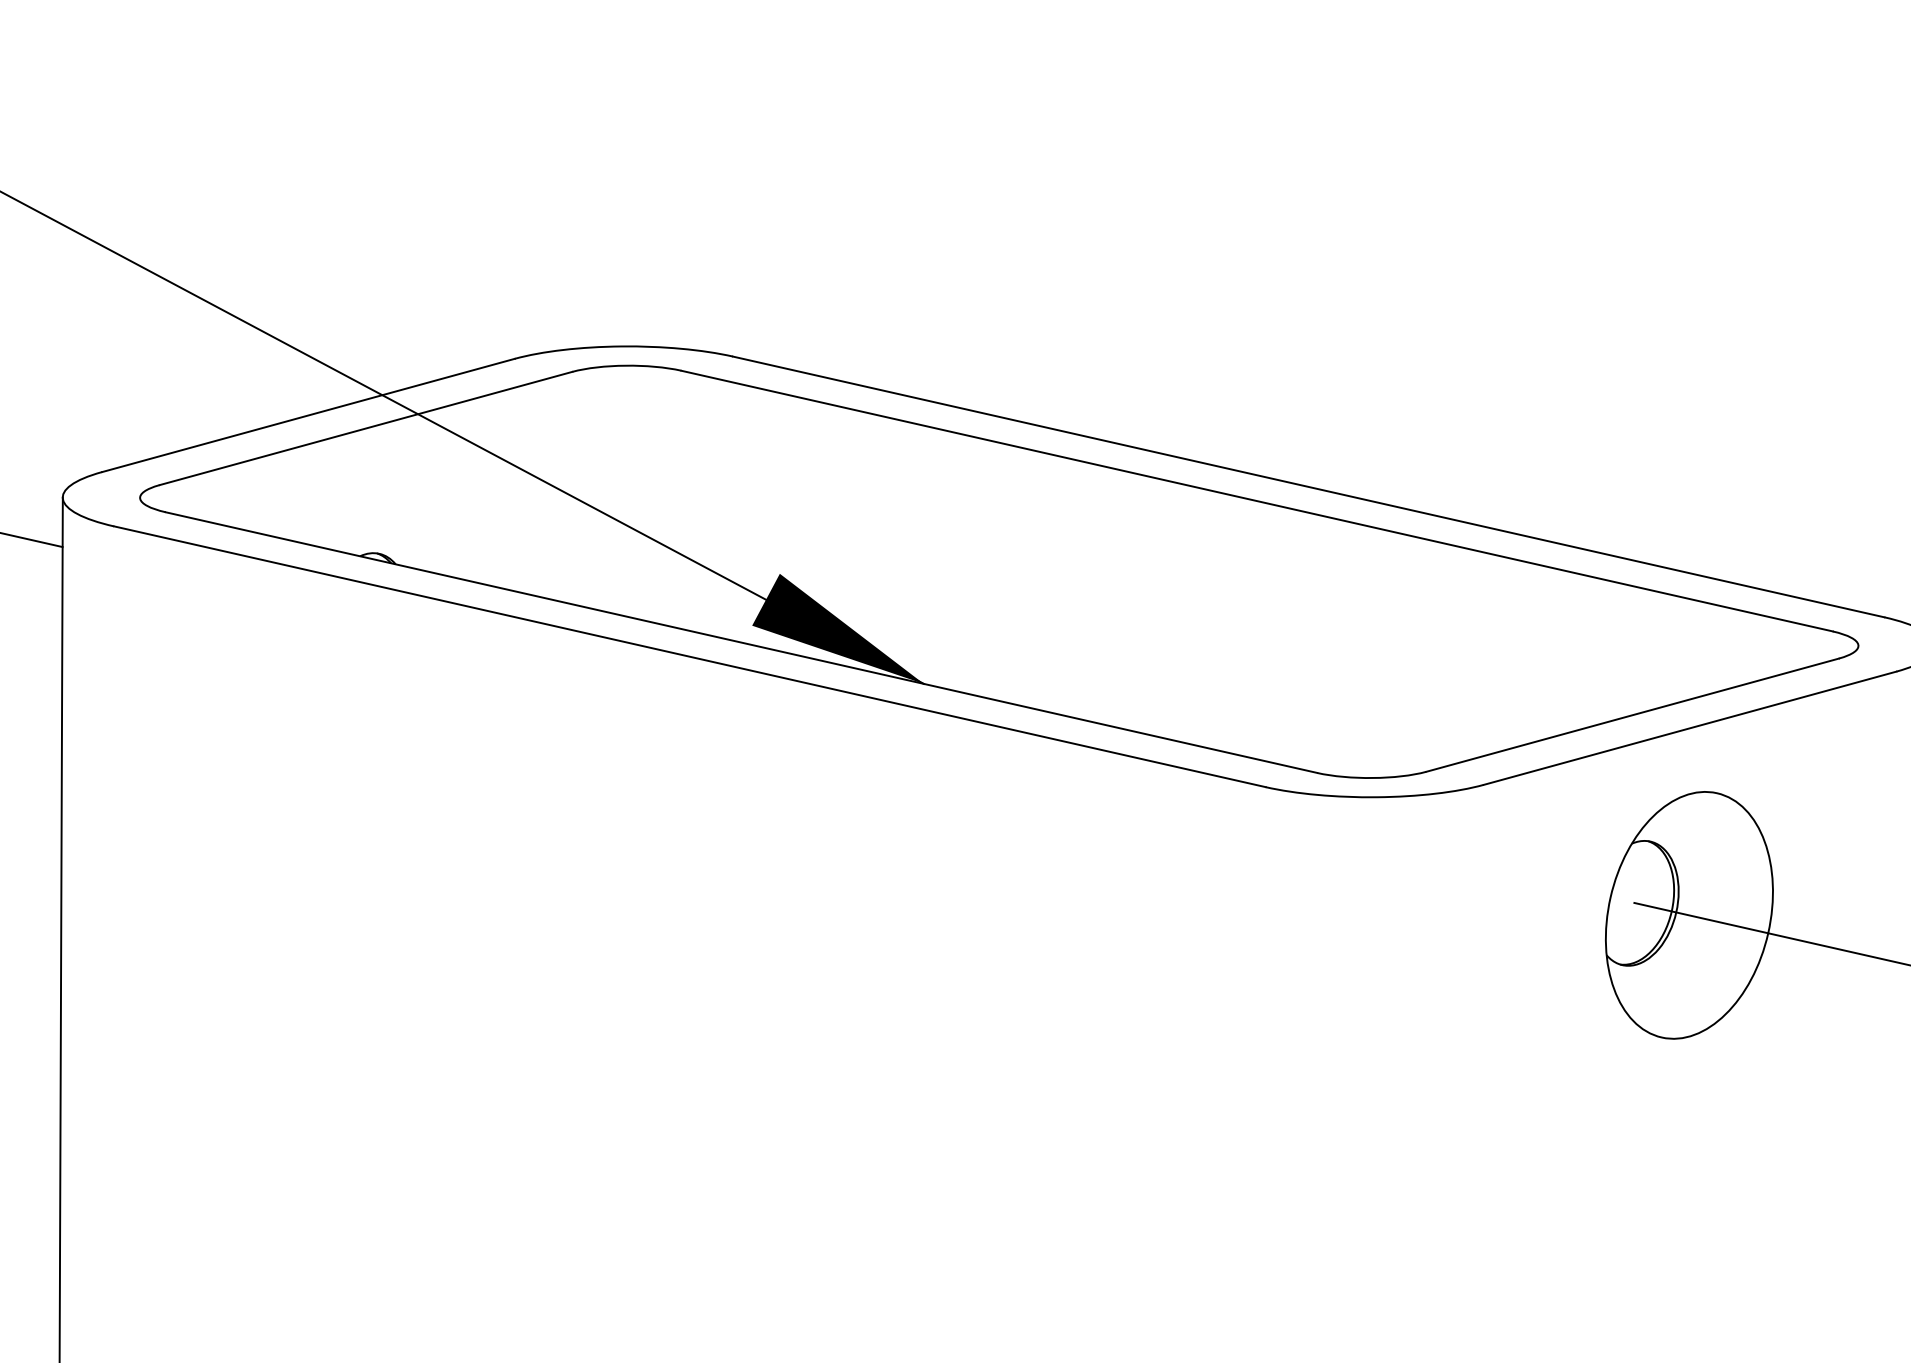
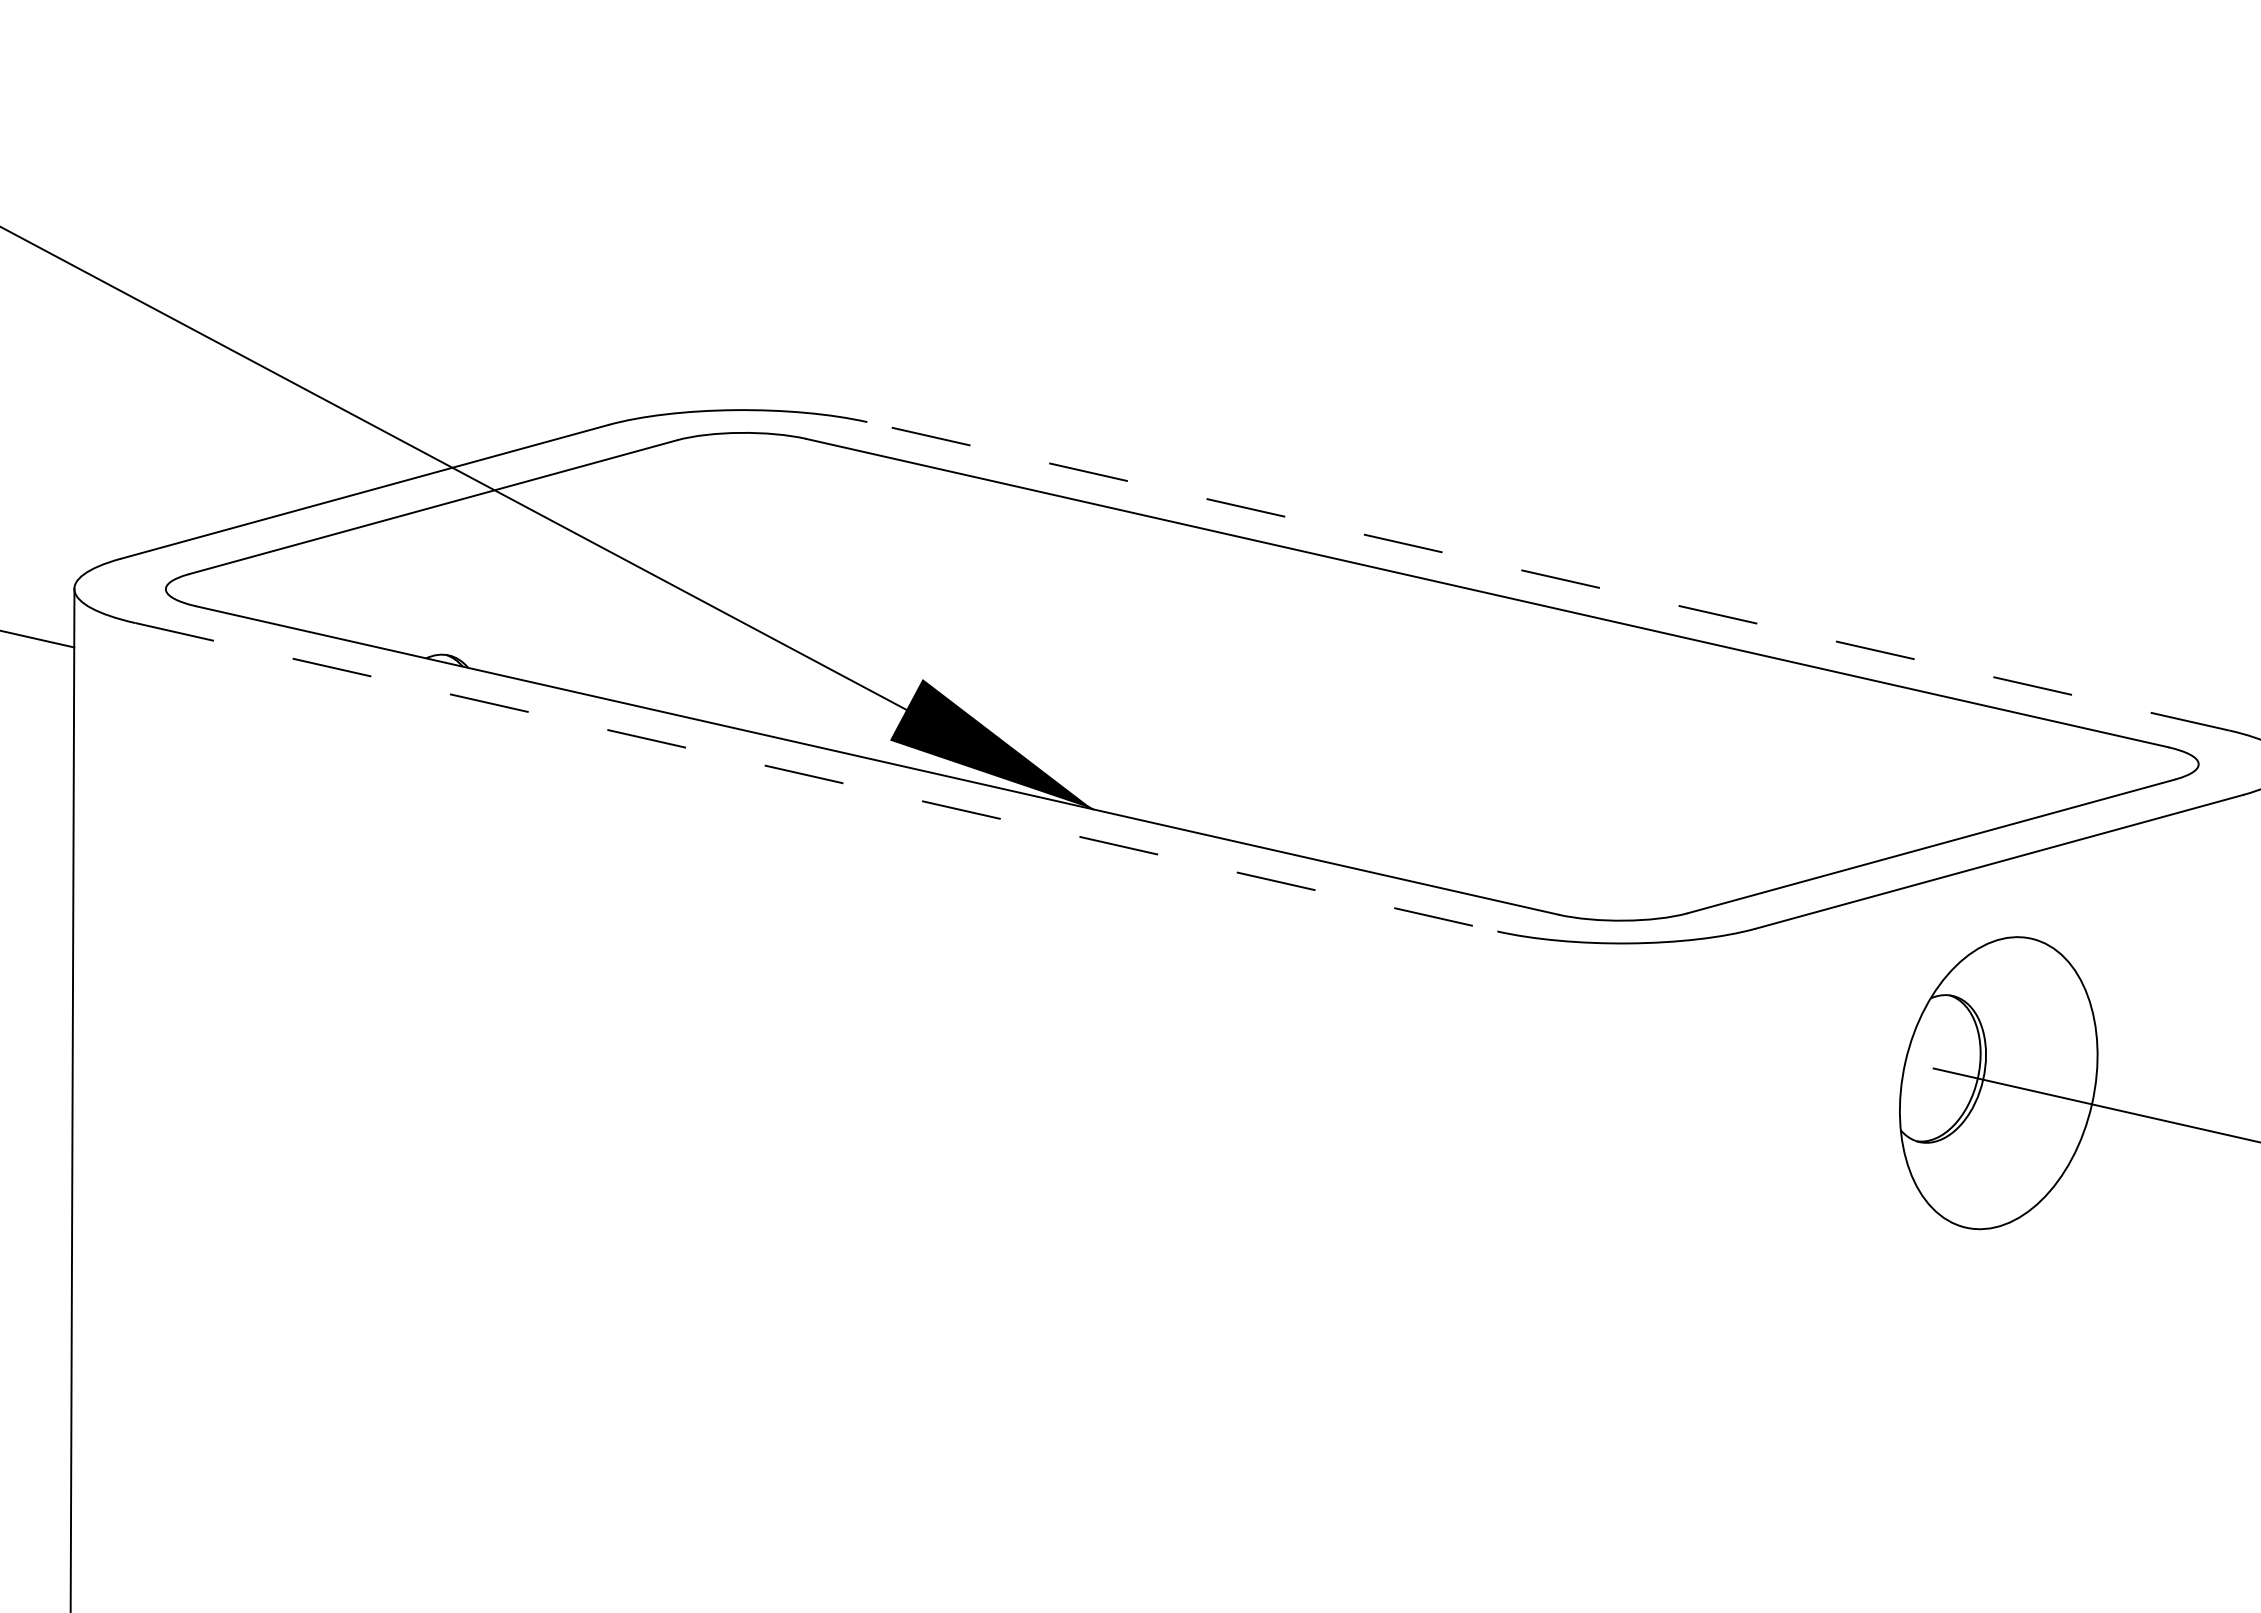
line: (1307, 487) -> (1547, 576), solid -> dashed
line: (690, 656) -> (816, 777), solid -> dashed

